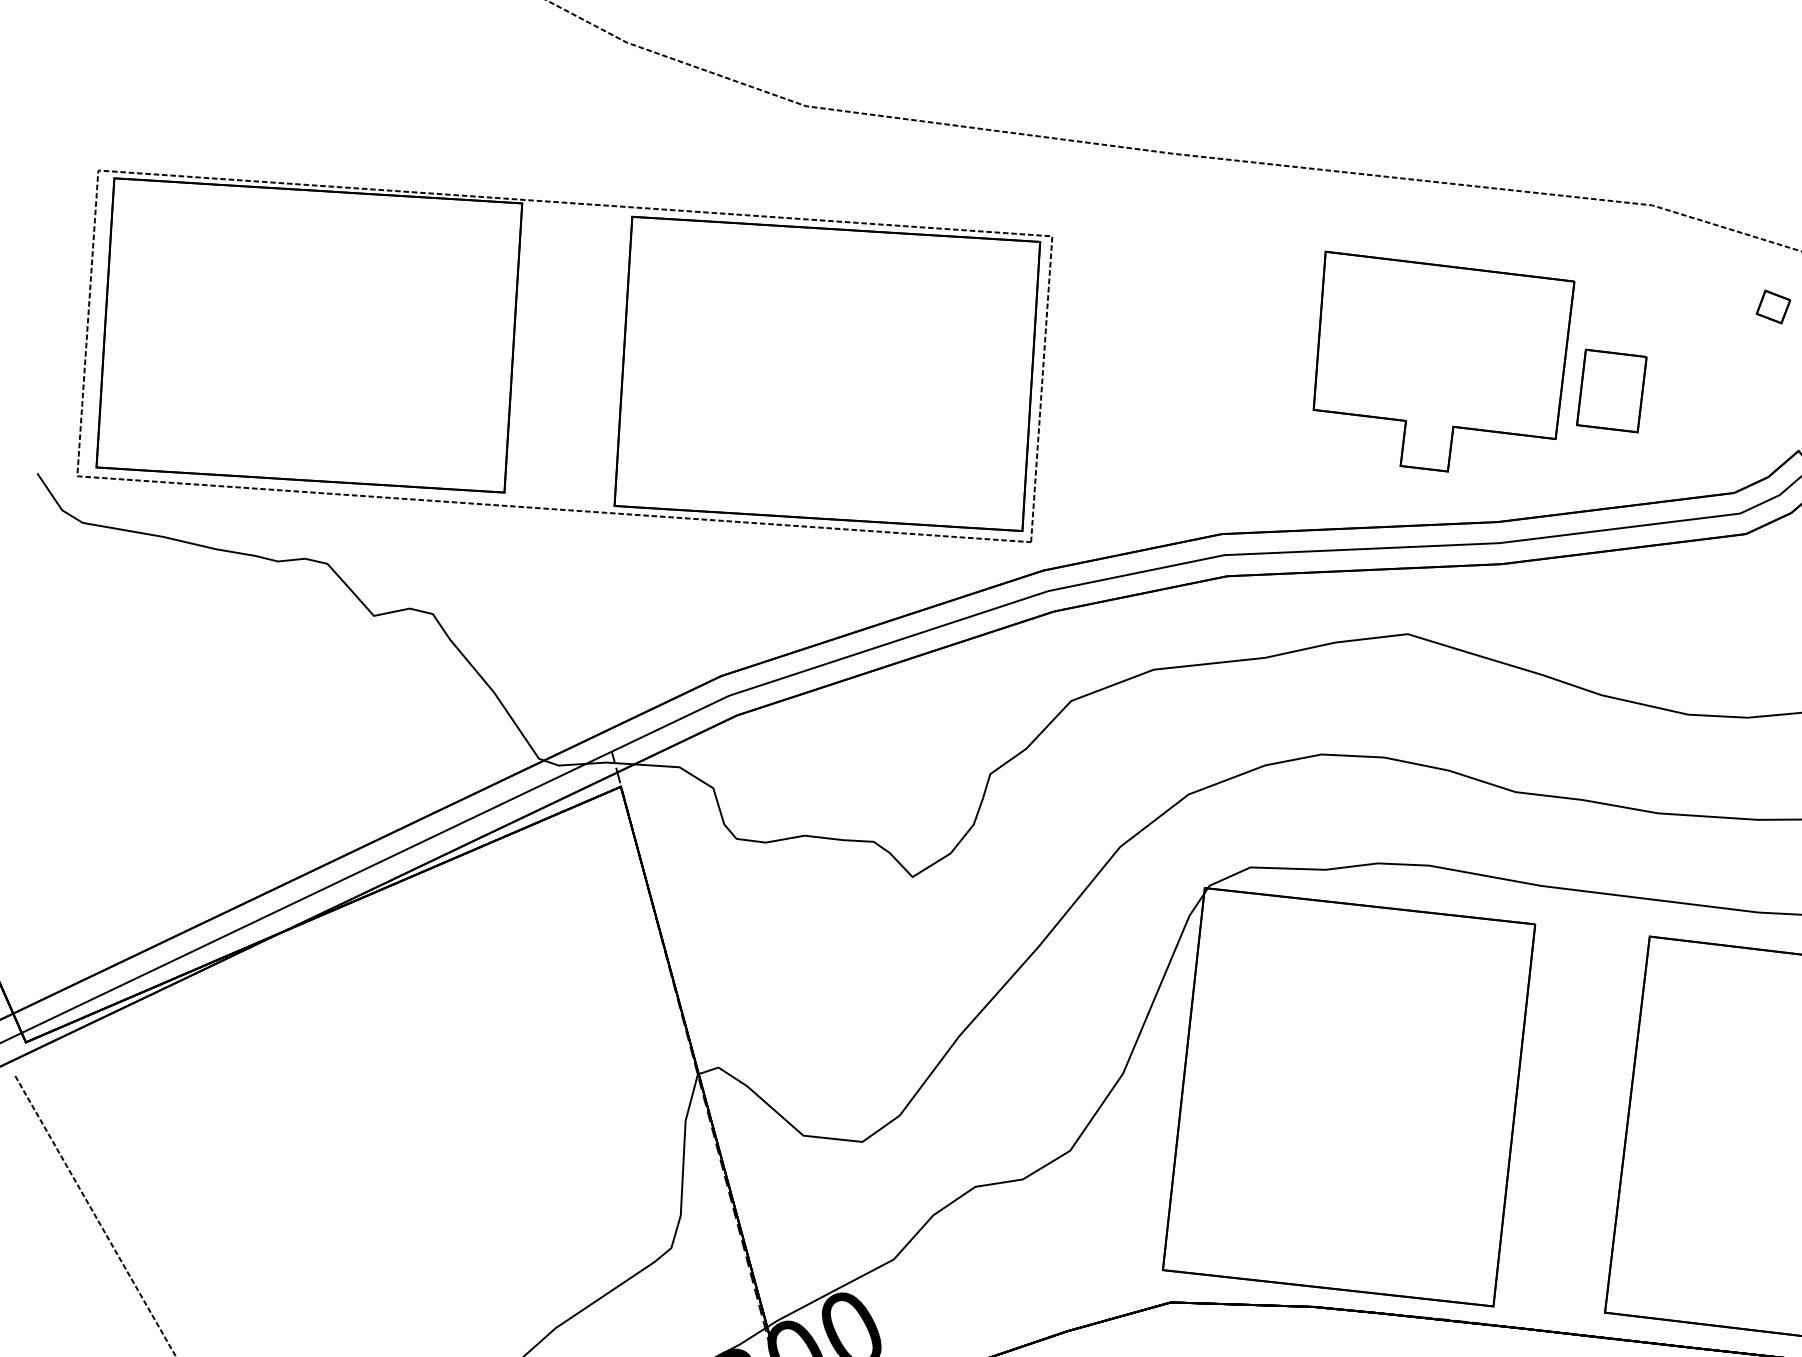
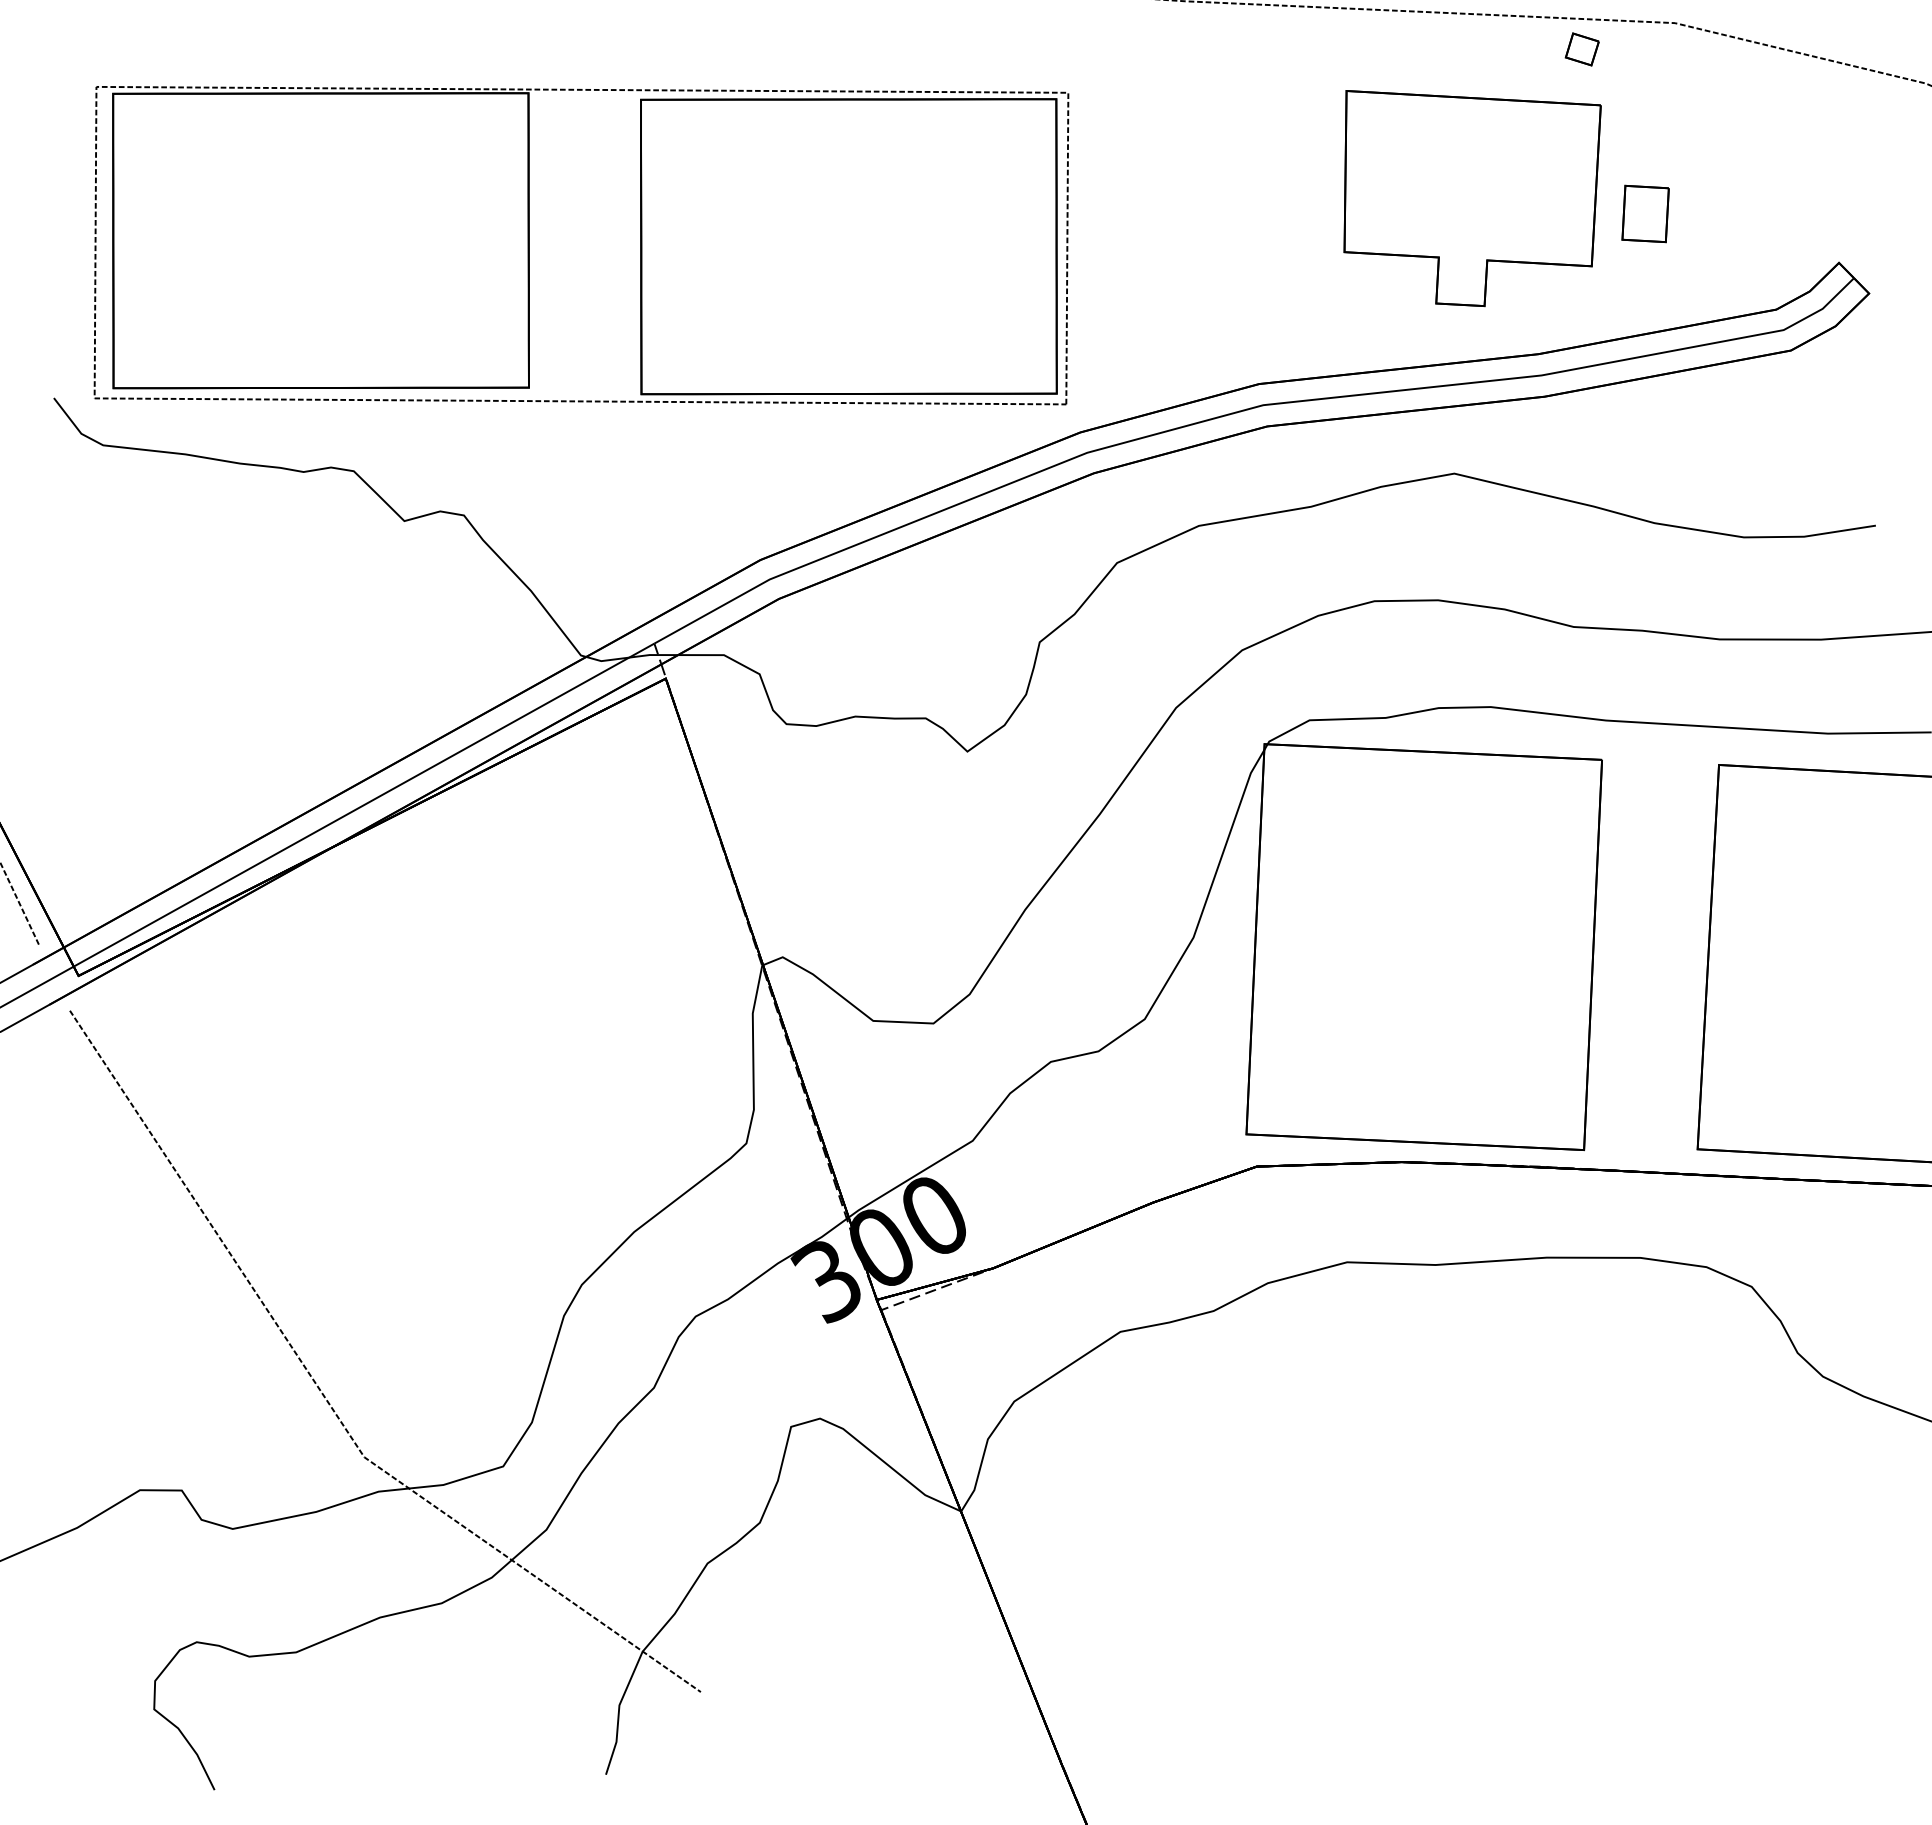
part: (1772, 307) -> (1581, 49), moved
part: (1611, 390) -> (1645, 213), size x0.7

